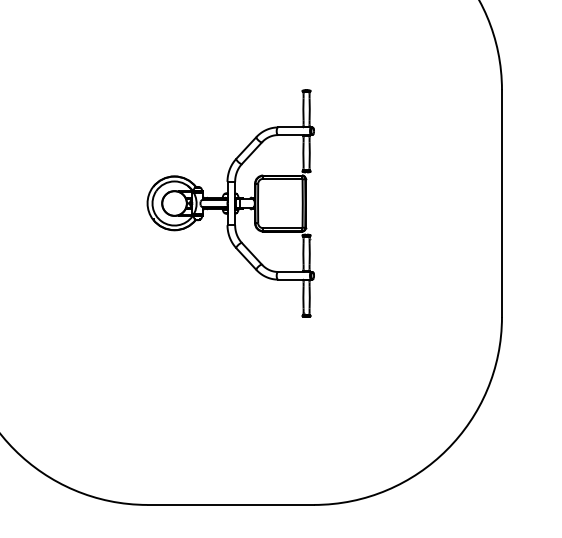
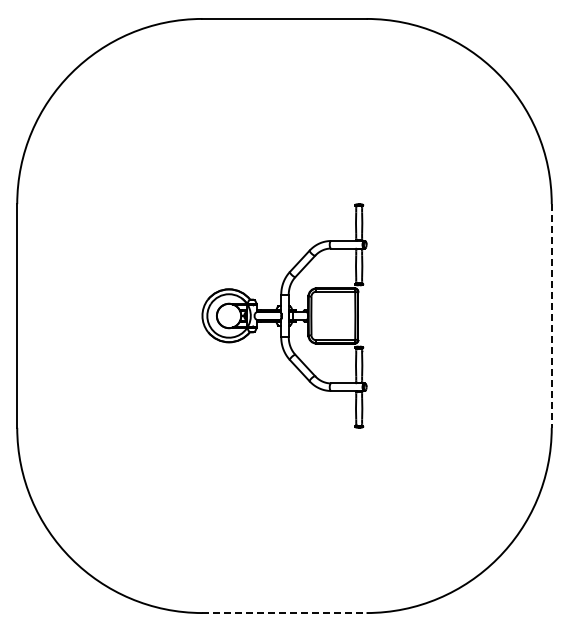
line: (501, 203) -> (551, 315), solid -> dashed
line: (230, 505) -> (284, 613), solid -> dashed

